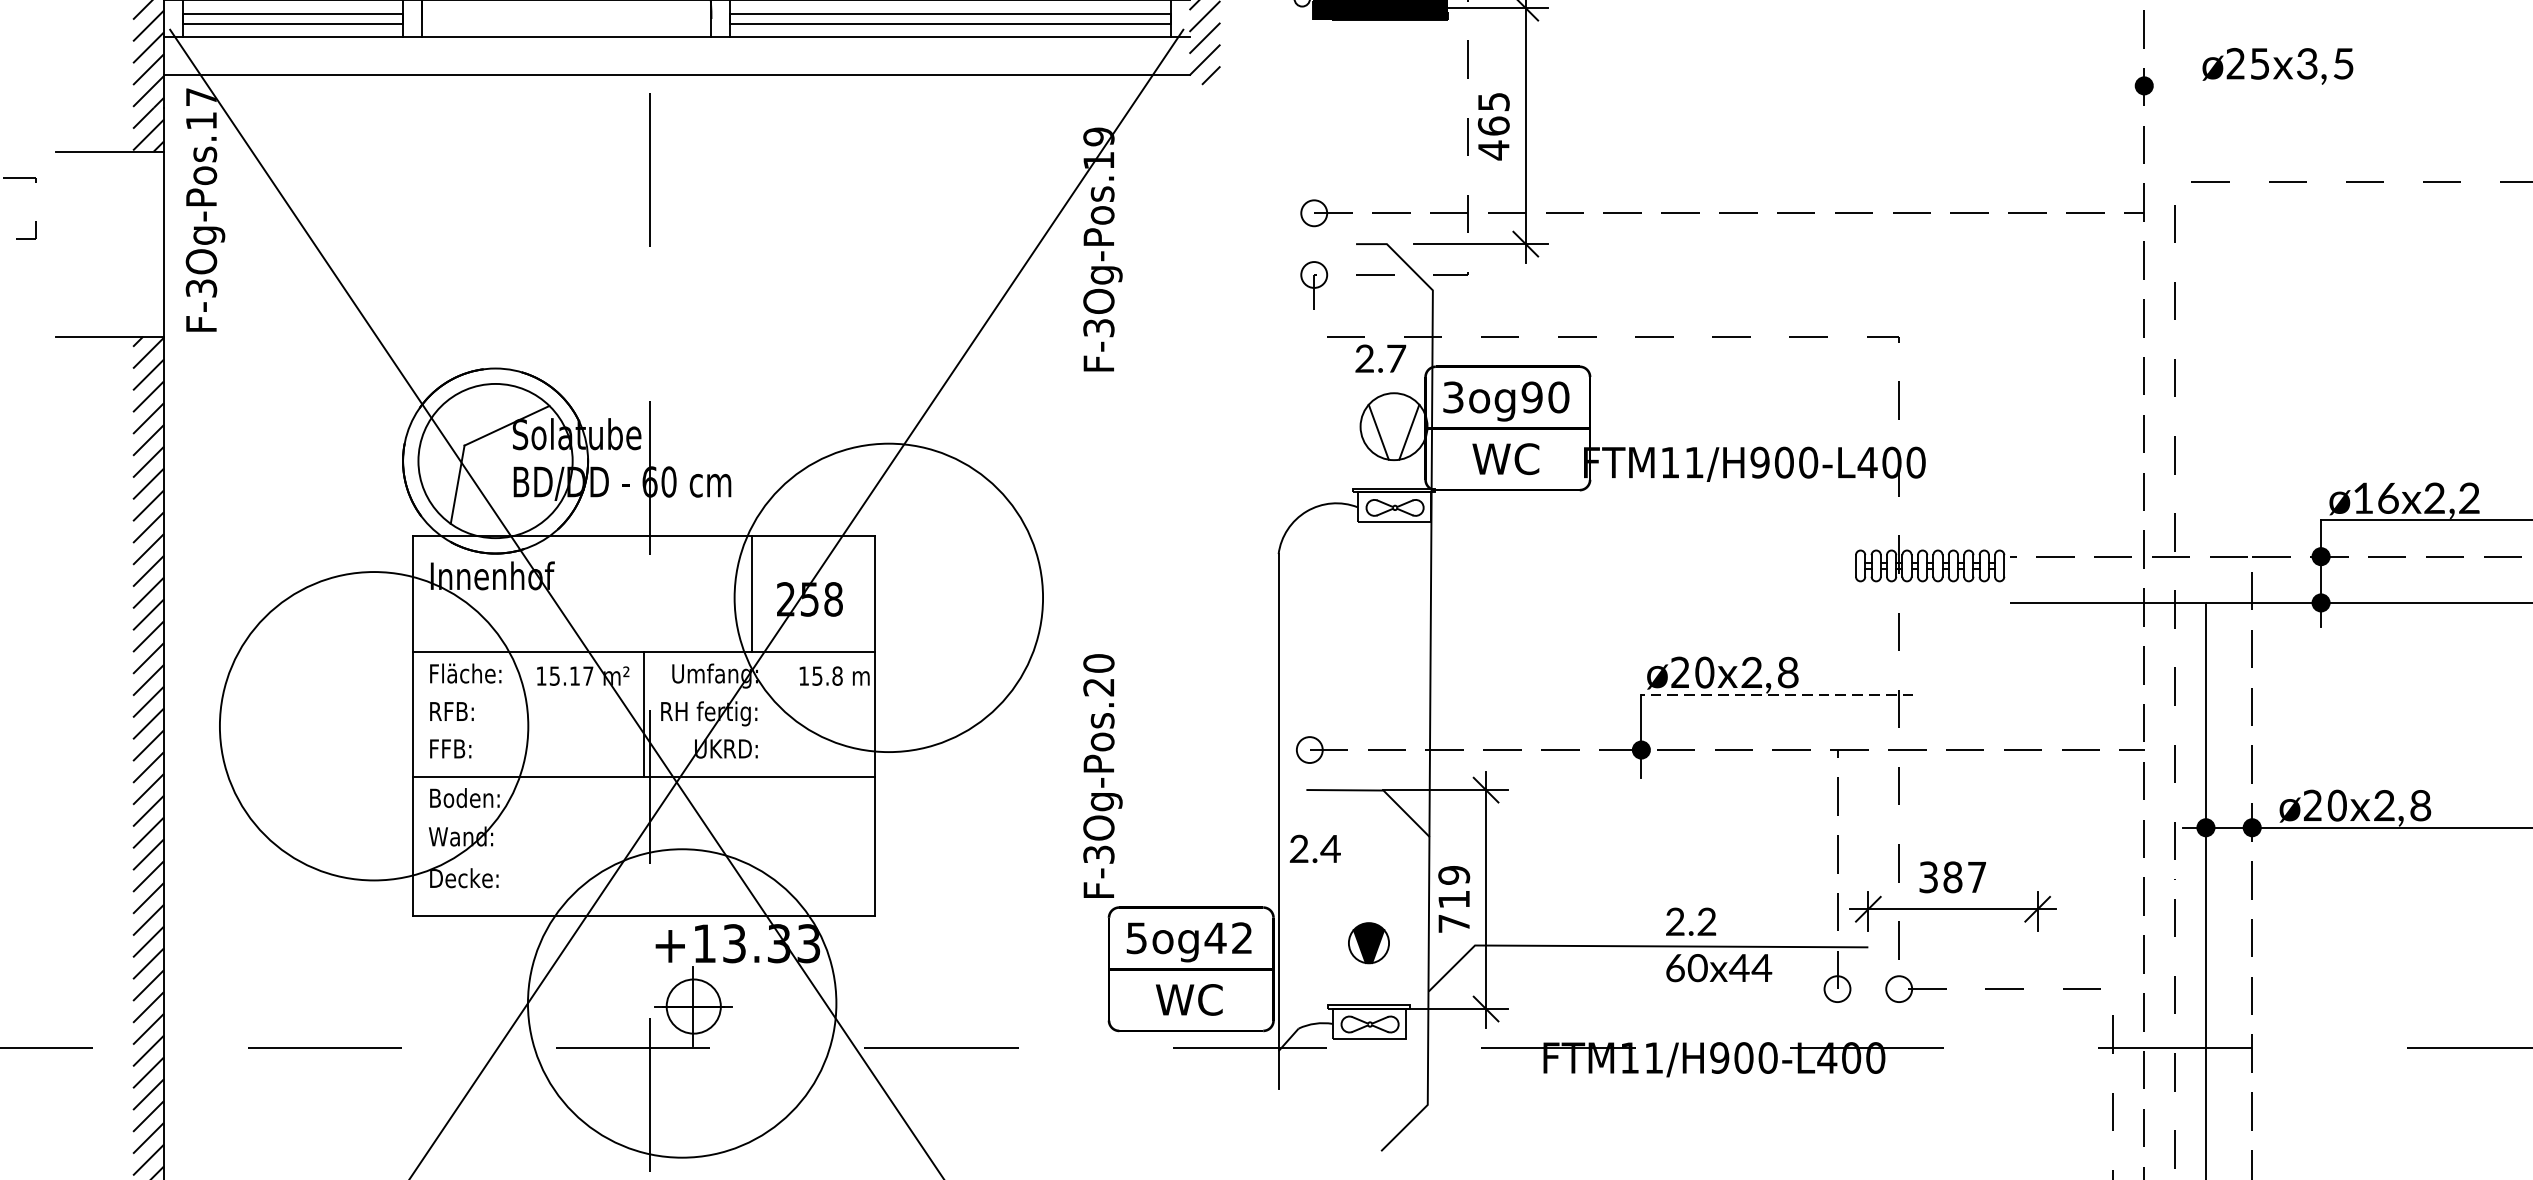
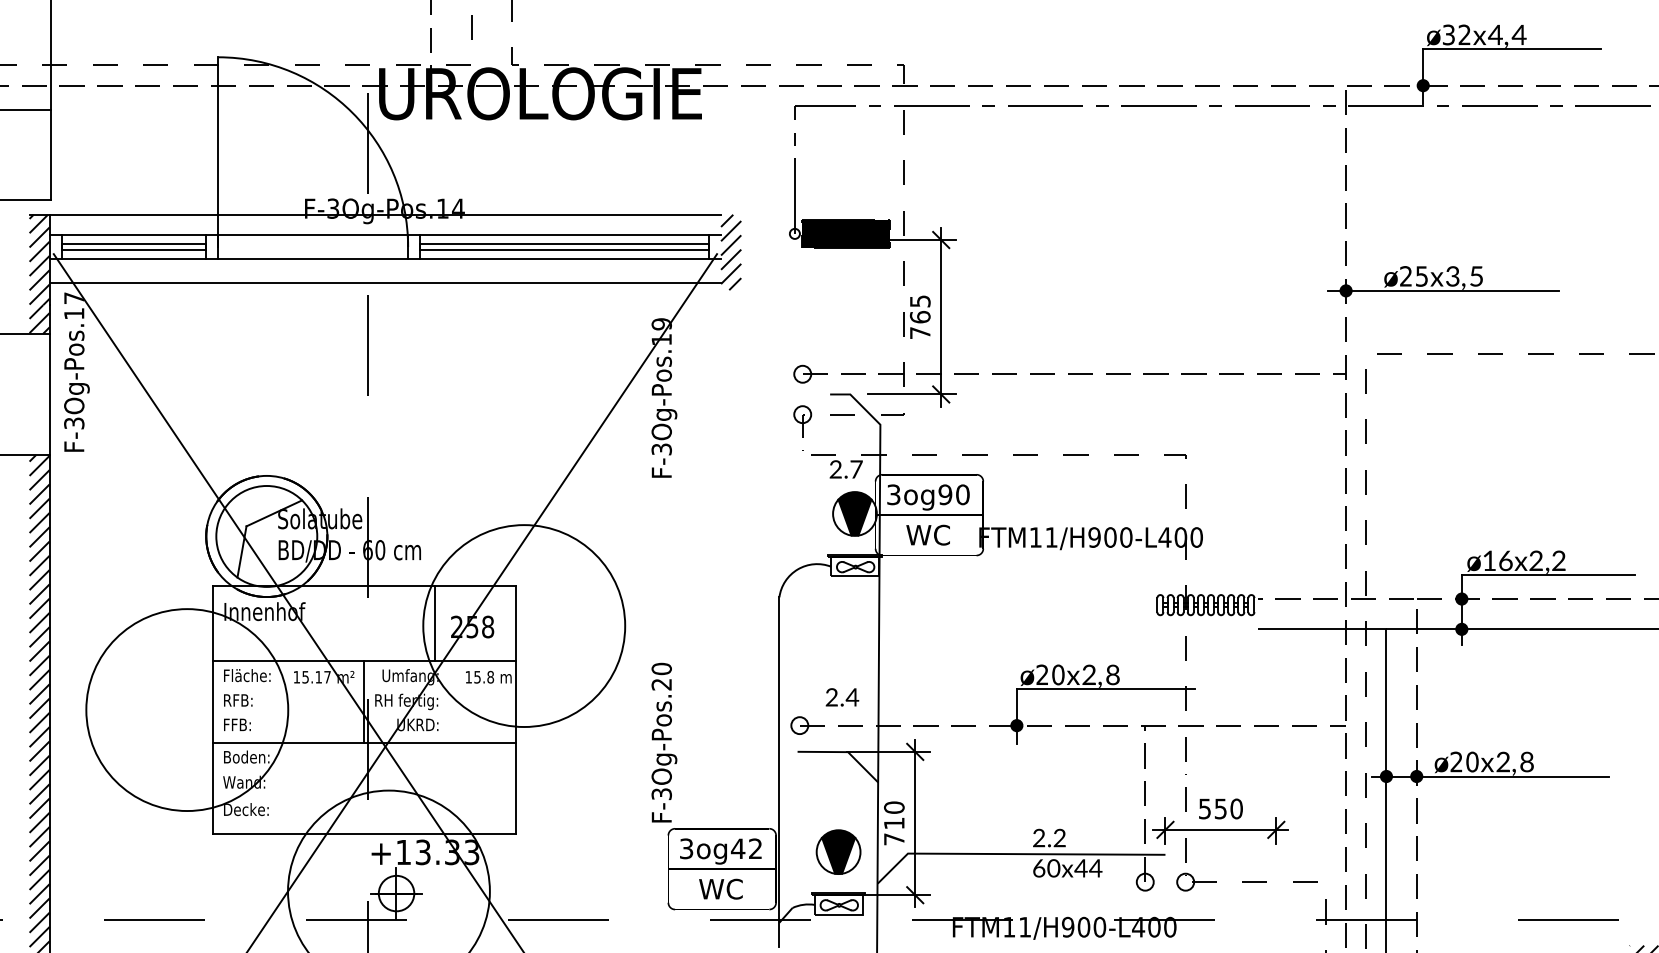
line: (2291, 85) -> (1442, 290), added
text: (1494, 149) -> (920, 332), 465 -> 765
fill: (1393, 425) -> (854, 513), added
line: (1776, 694) -> (1105, 689), dashed -> solid
text: (1315, 849) -> (842, 697), moved
text: (1454, 875) -> (894, 807), 719 -> 710
text: (1952, 876) -> (1220, 808), 387 -> 550
text: (1136, 937) -> (686, 848), 5og42 -> 3og42
part: (1368, 942) -> (838, 851), size x1.67

